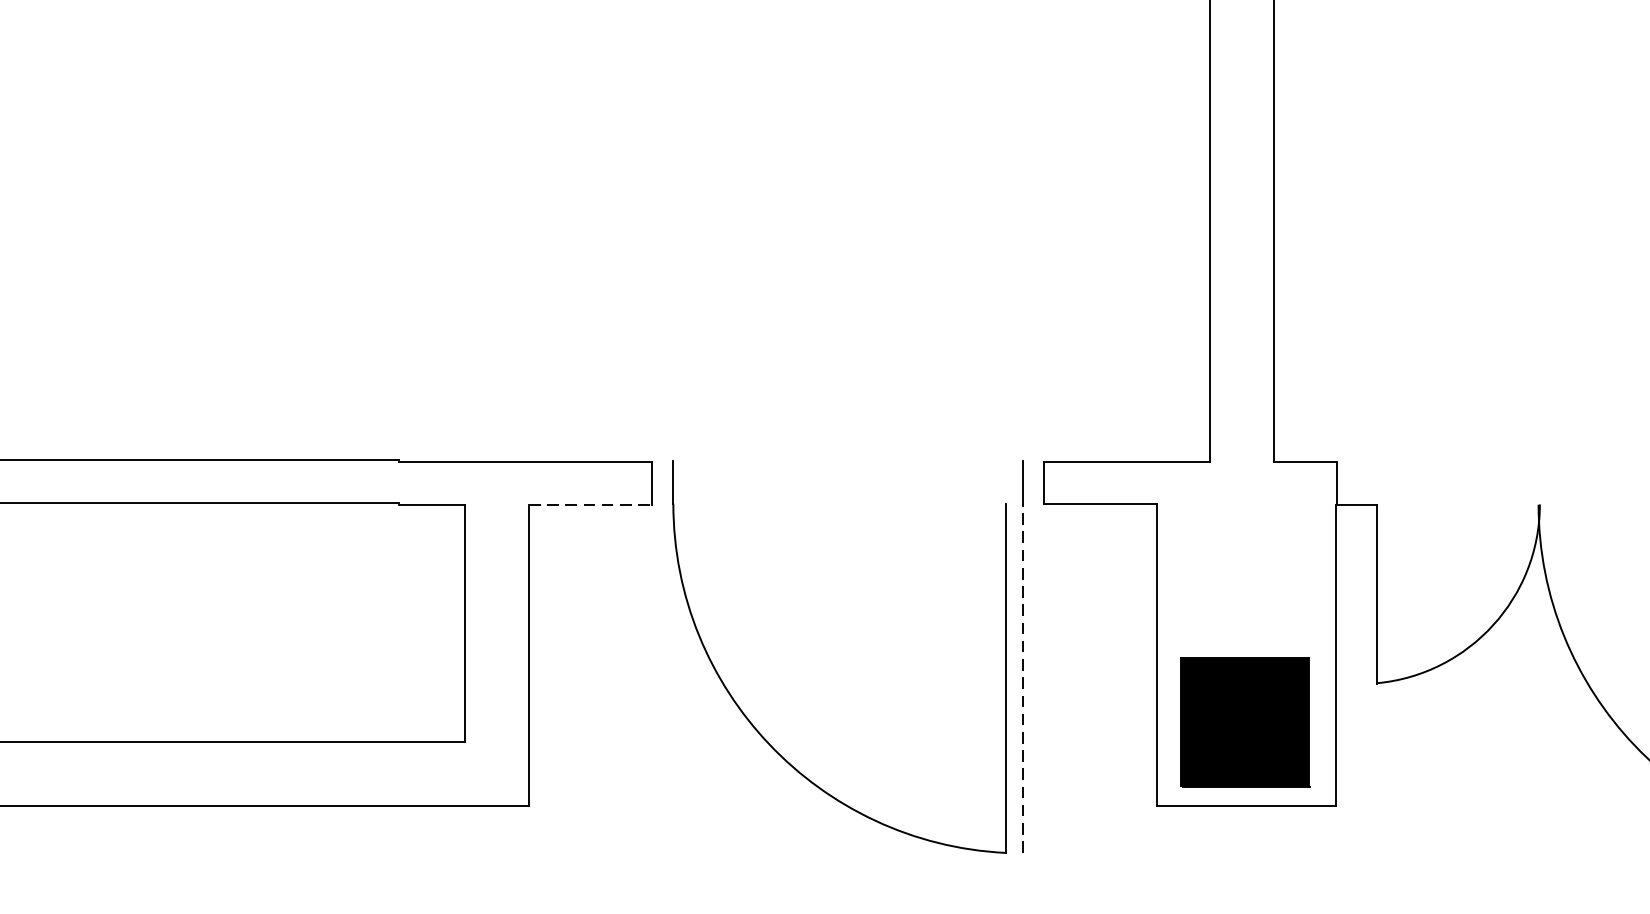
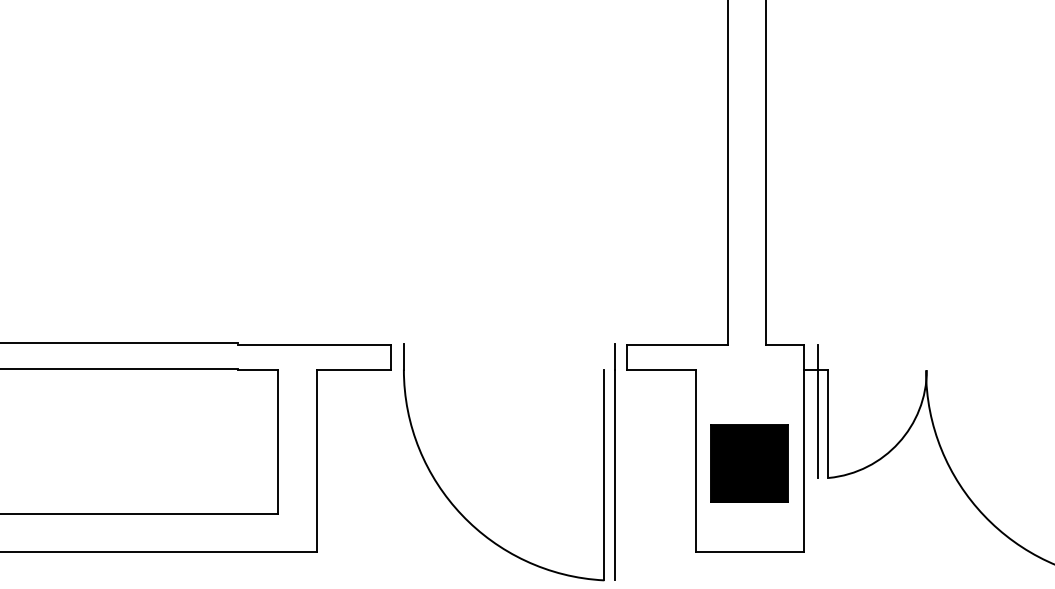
line: (591, 505) -> (354, 370), dashed -> solid
line: (1360, 573) -> (818, 411), added
line: (1022, 677) -> (614, 474), dashed -> solid
part: (1246, 722) -> (749, 463), moved

